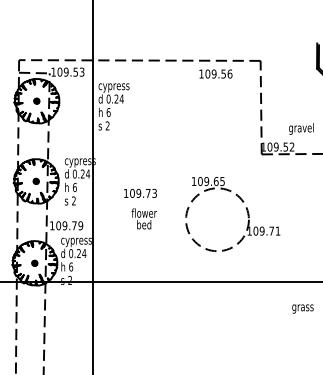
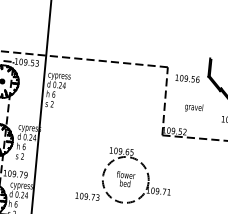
text: (215, 73) -> (187, 78), moved
text: (301, 128) -> (194, 107), moved
text: (140, 192) -> (87, 195), moved
text: (143, 218) -> (125, 178), moved

